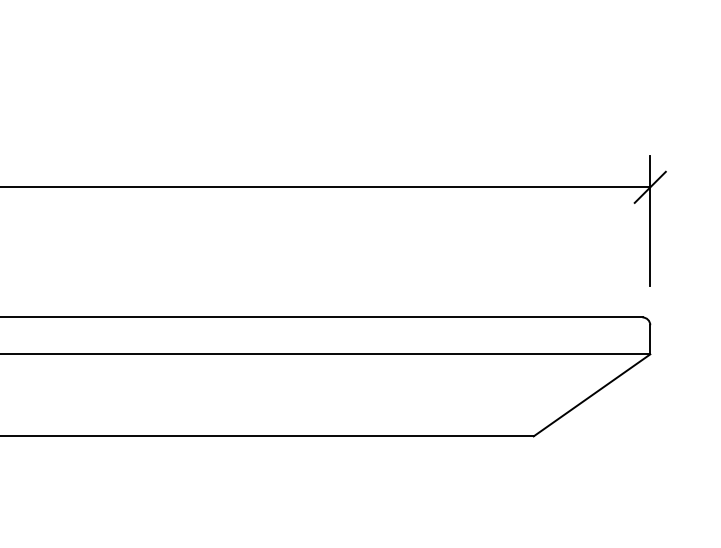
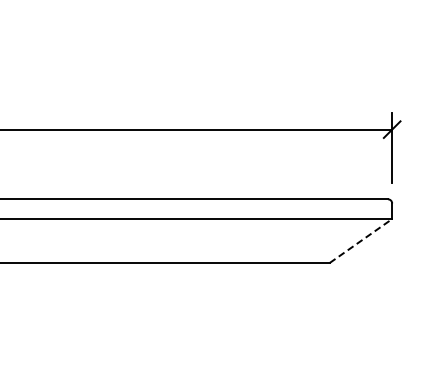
line: (593, 394) -> (361, 240), solid -> dashed

